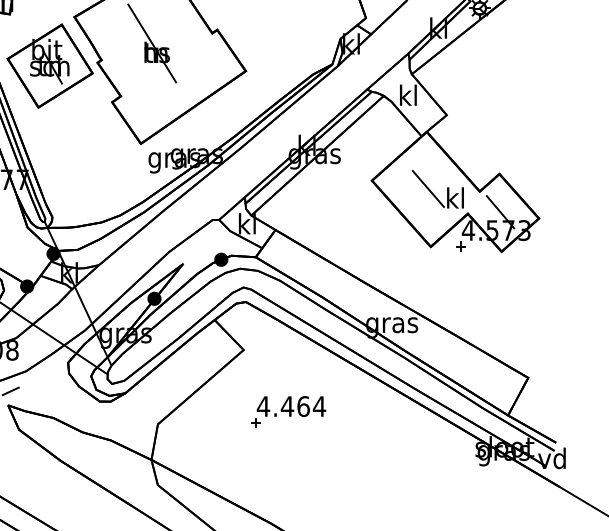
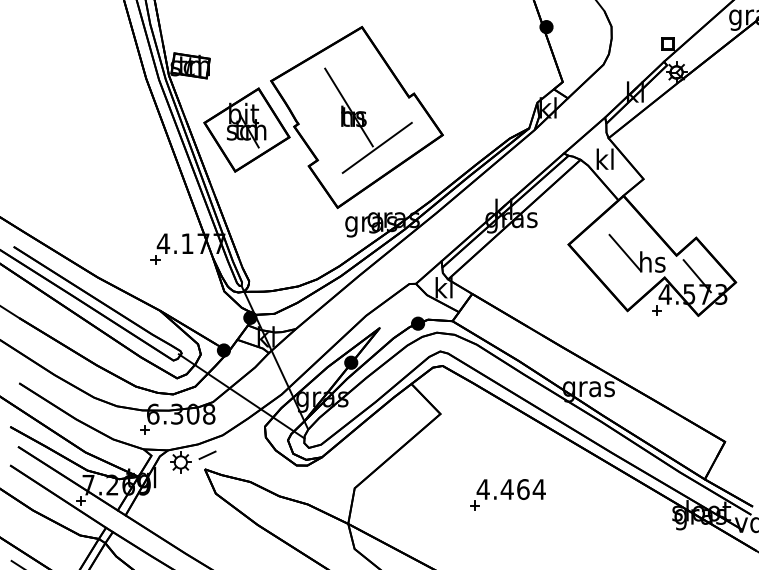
line: (179, 83) -> (376, 147), added
text: (455, 197) -> (652, 261), kl -> hs
part: (287, 411) -> (507, 494), moved

